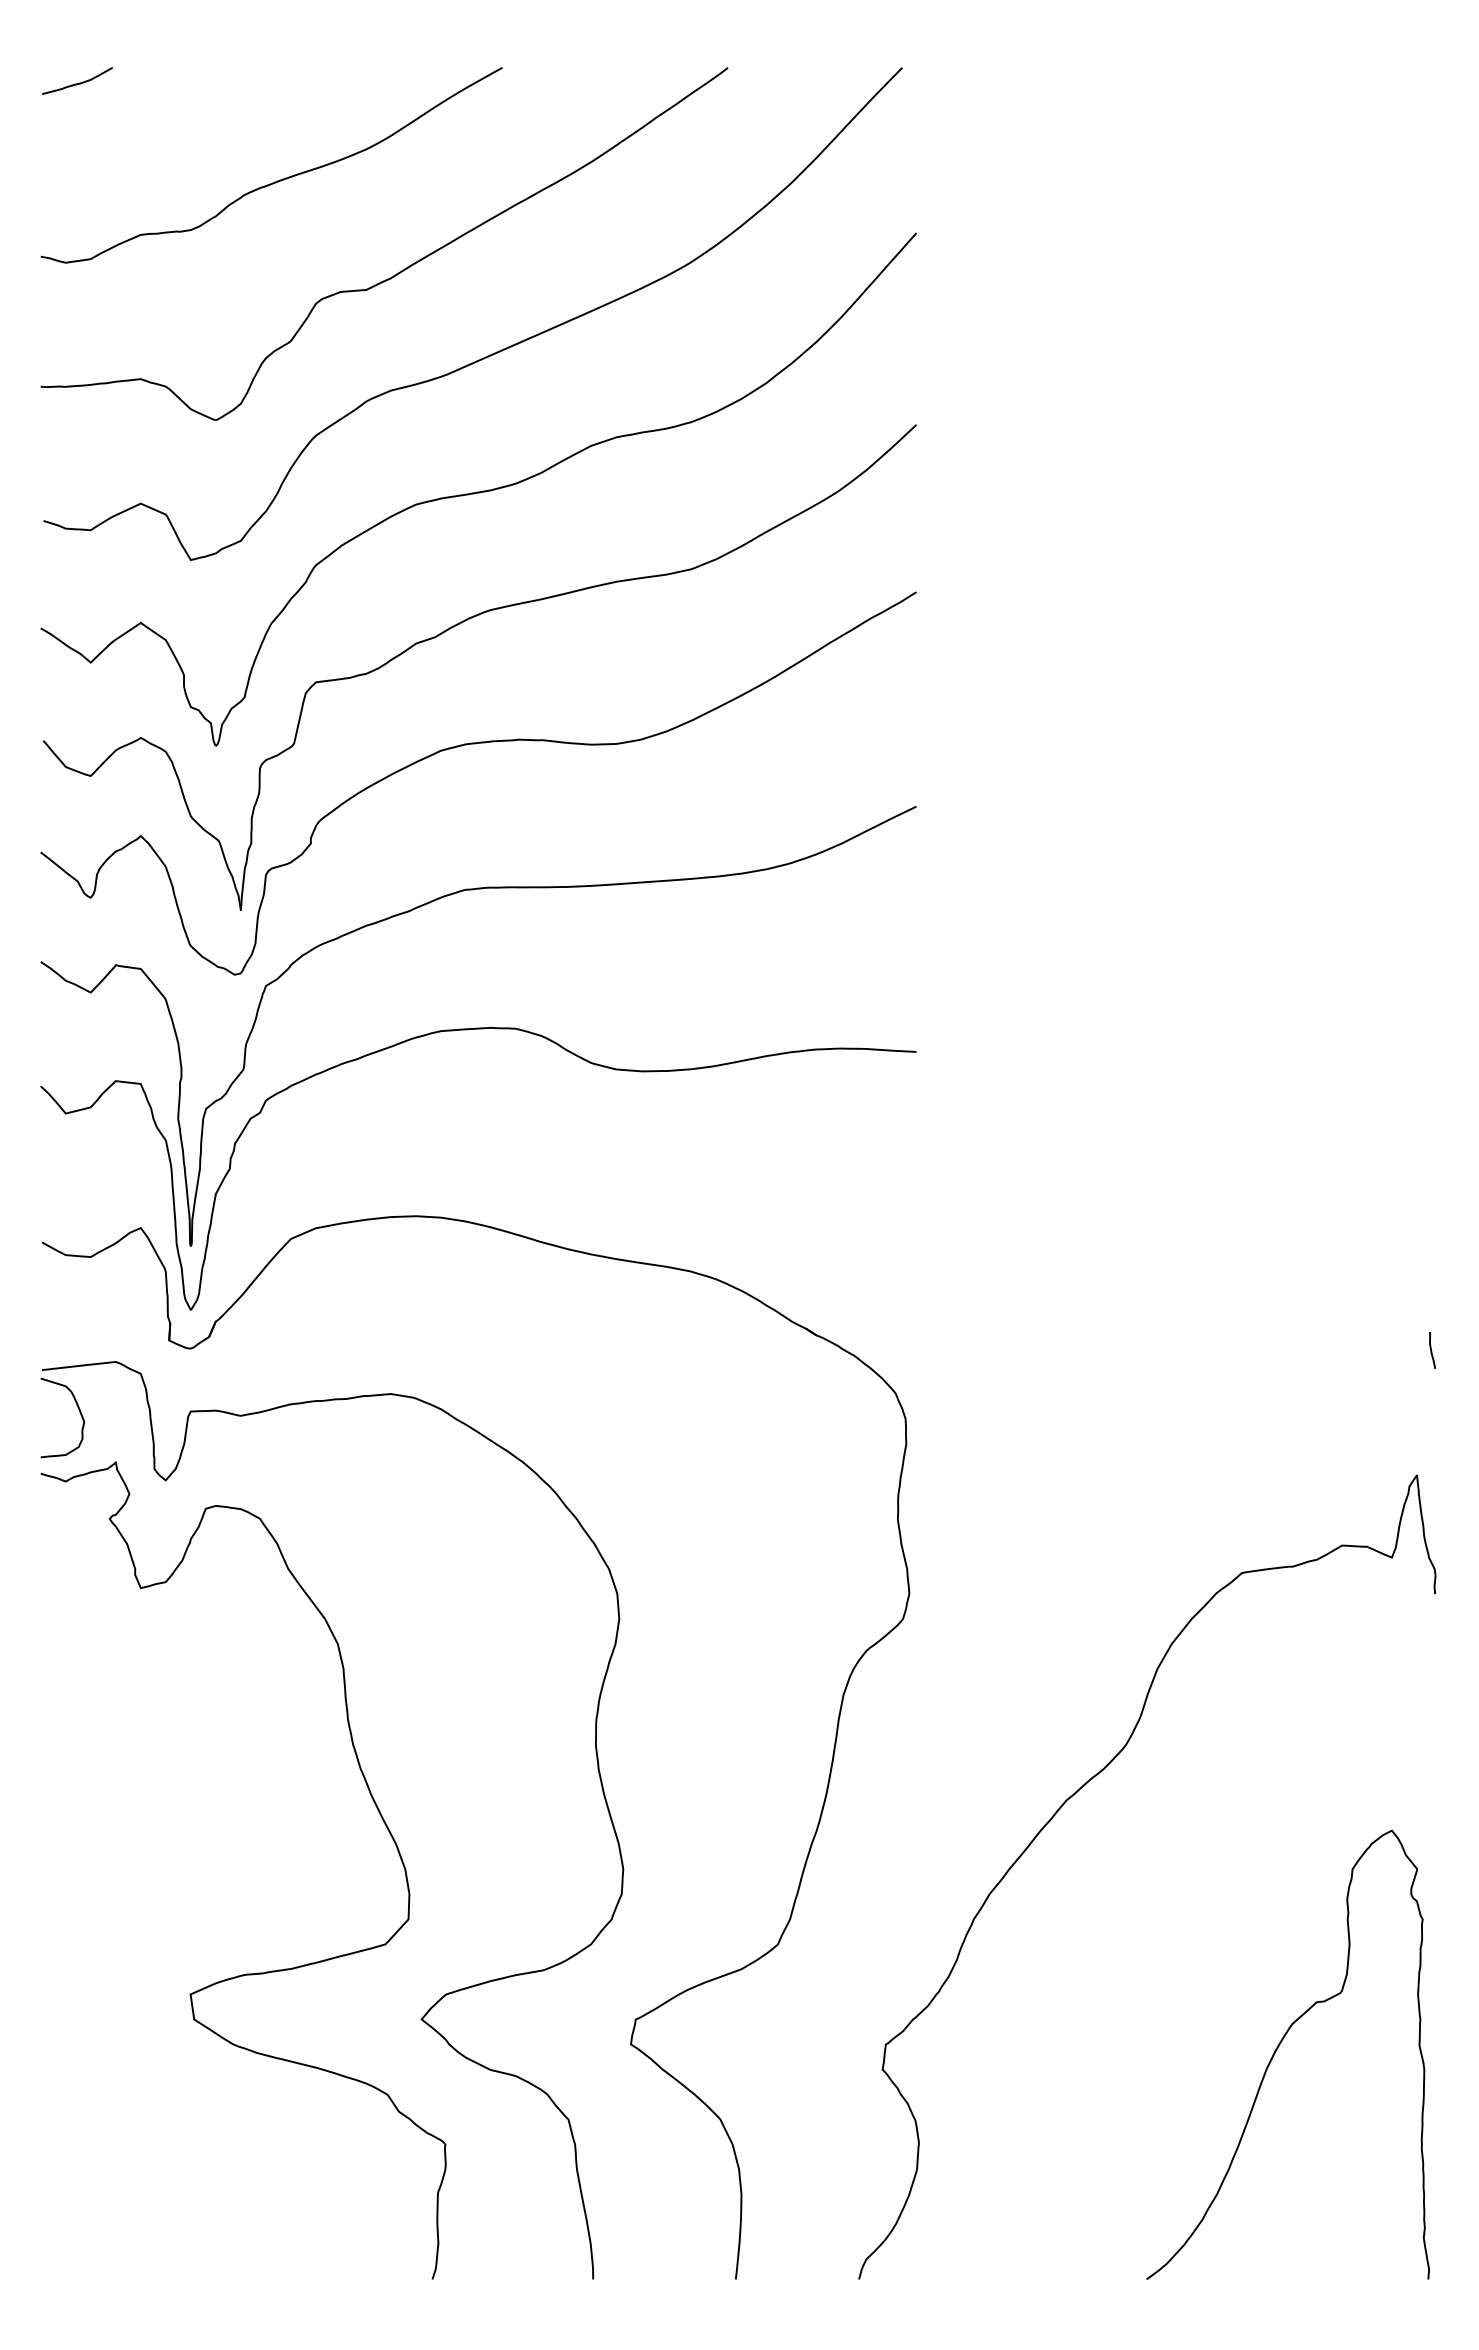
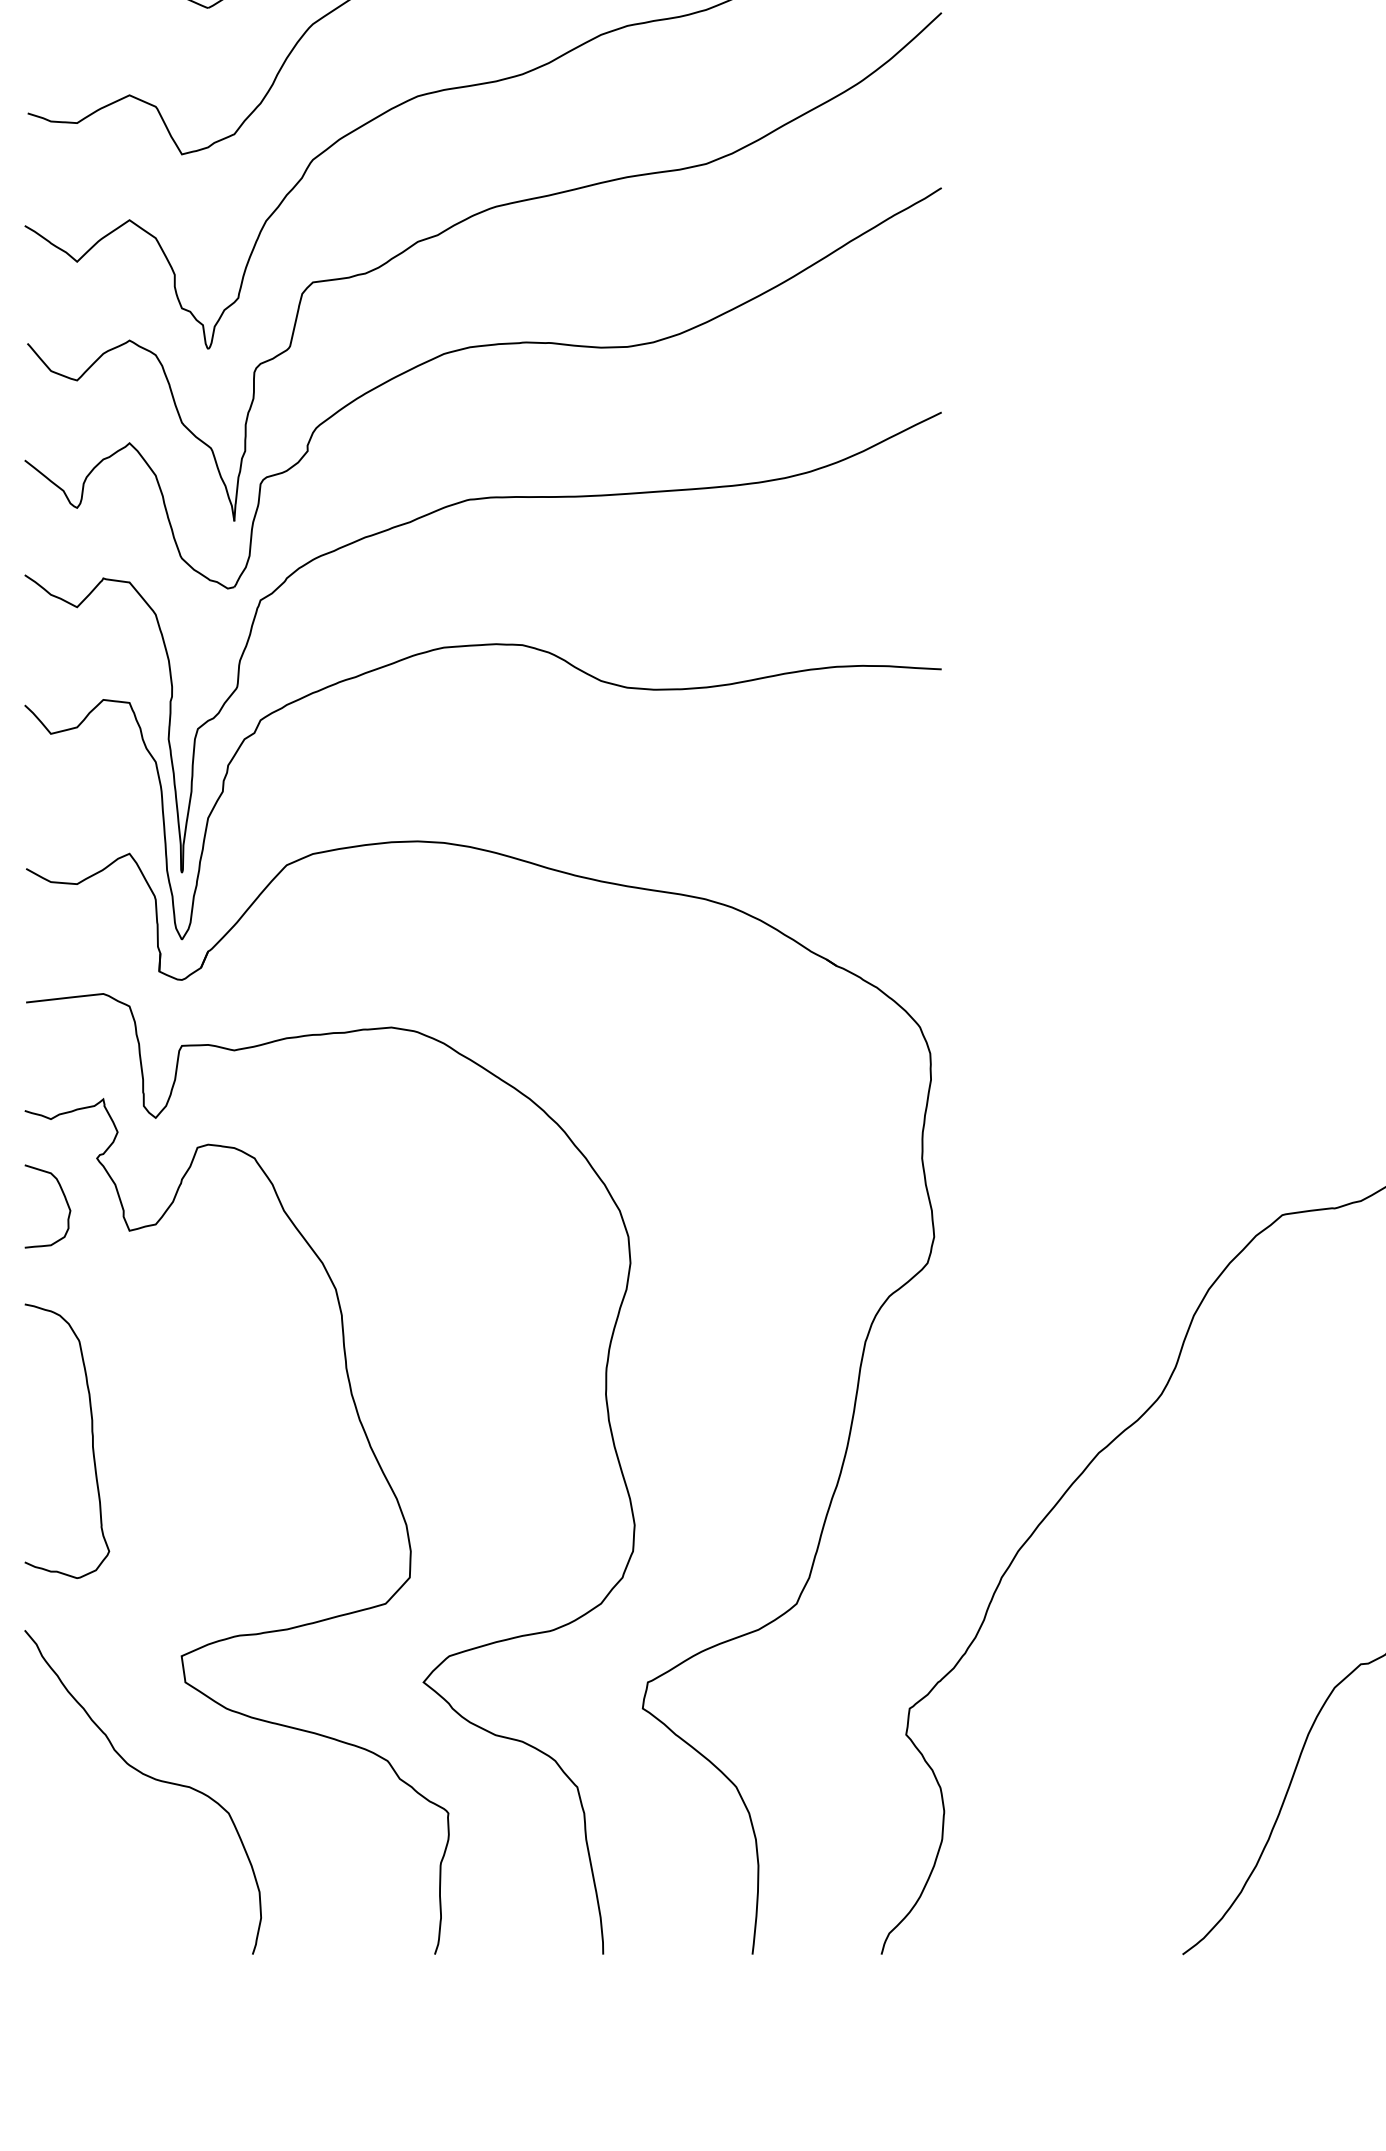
curve: (78, 1410) -> (64, 1198), moved
curve: (104, 1788) -> (91, 1440), added
curve: (159, 2110) -> (149, 1777), added

